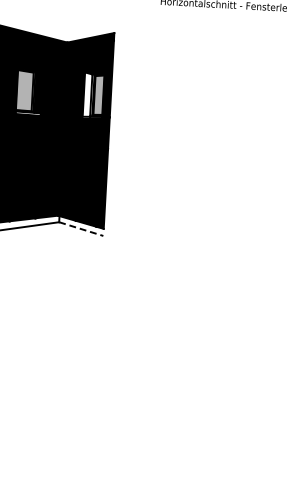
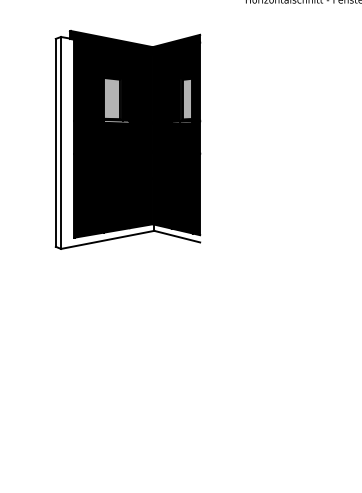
fill: (87, 94) -> (176, 98), added
line: (81, 228) -> (177, 236), dashed -> solid

